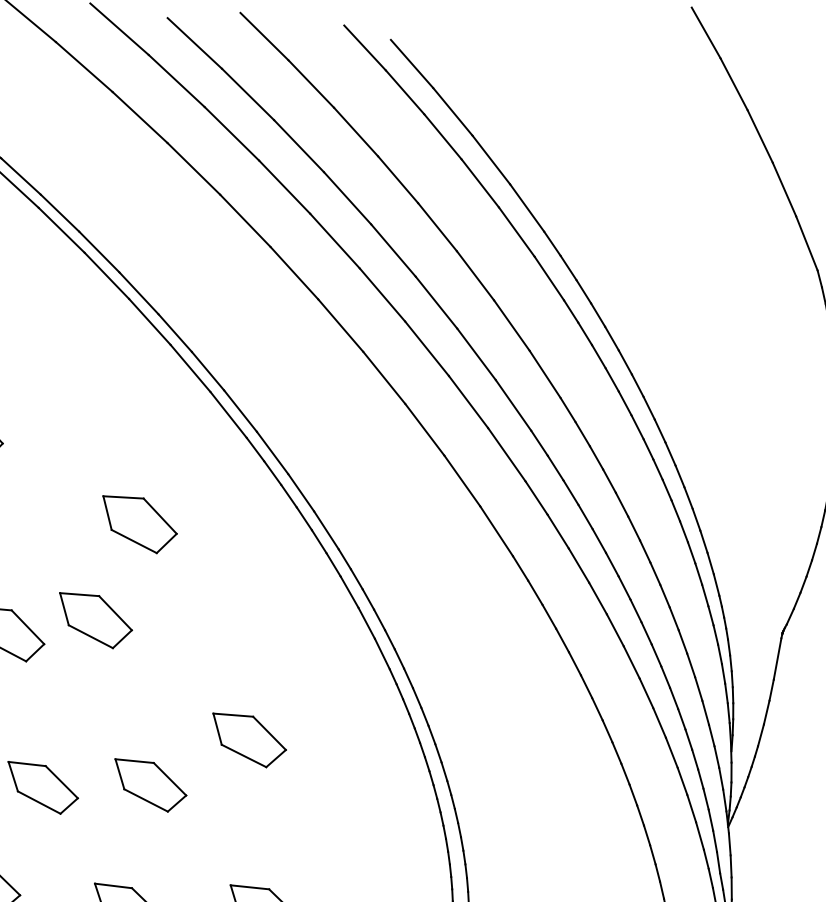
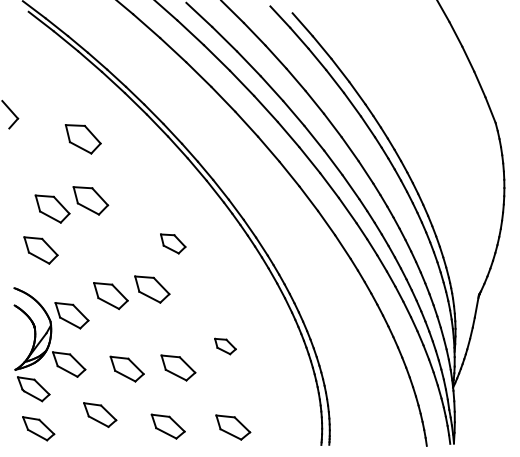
part: (138, 523) -> (172, 243), size x0.7
part: (249, 740) -> (225, 346), size x0.6

